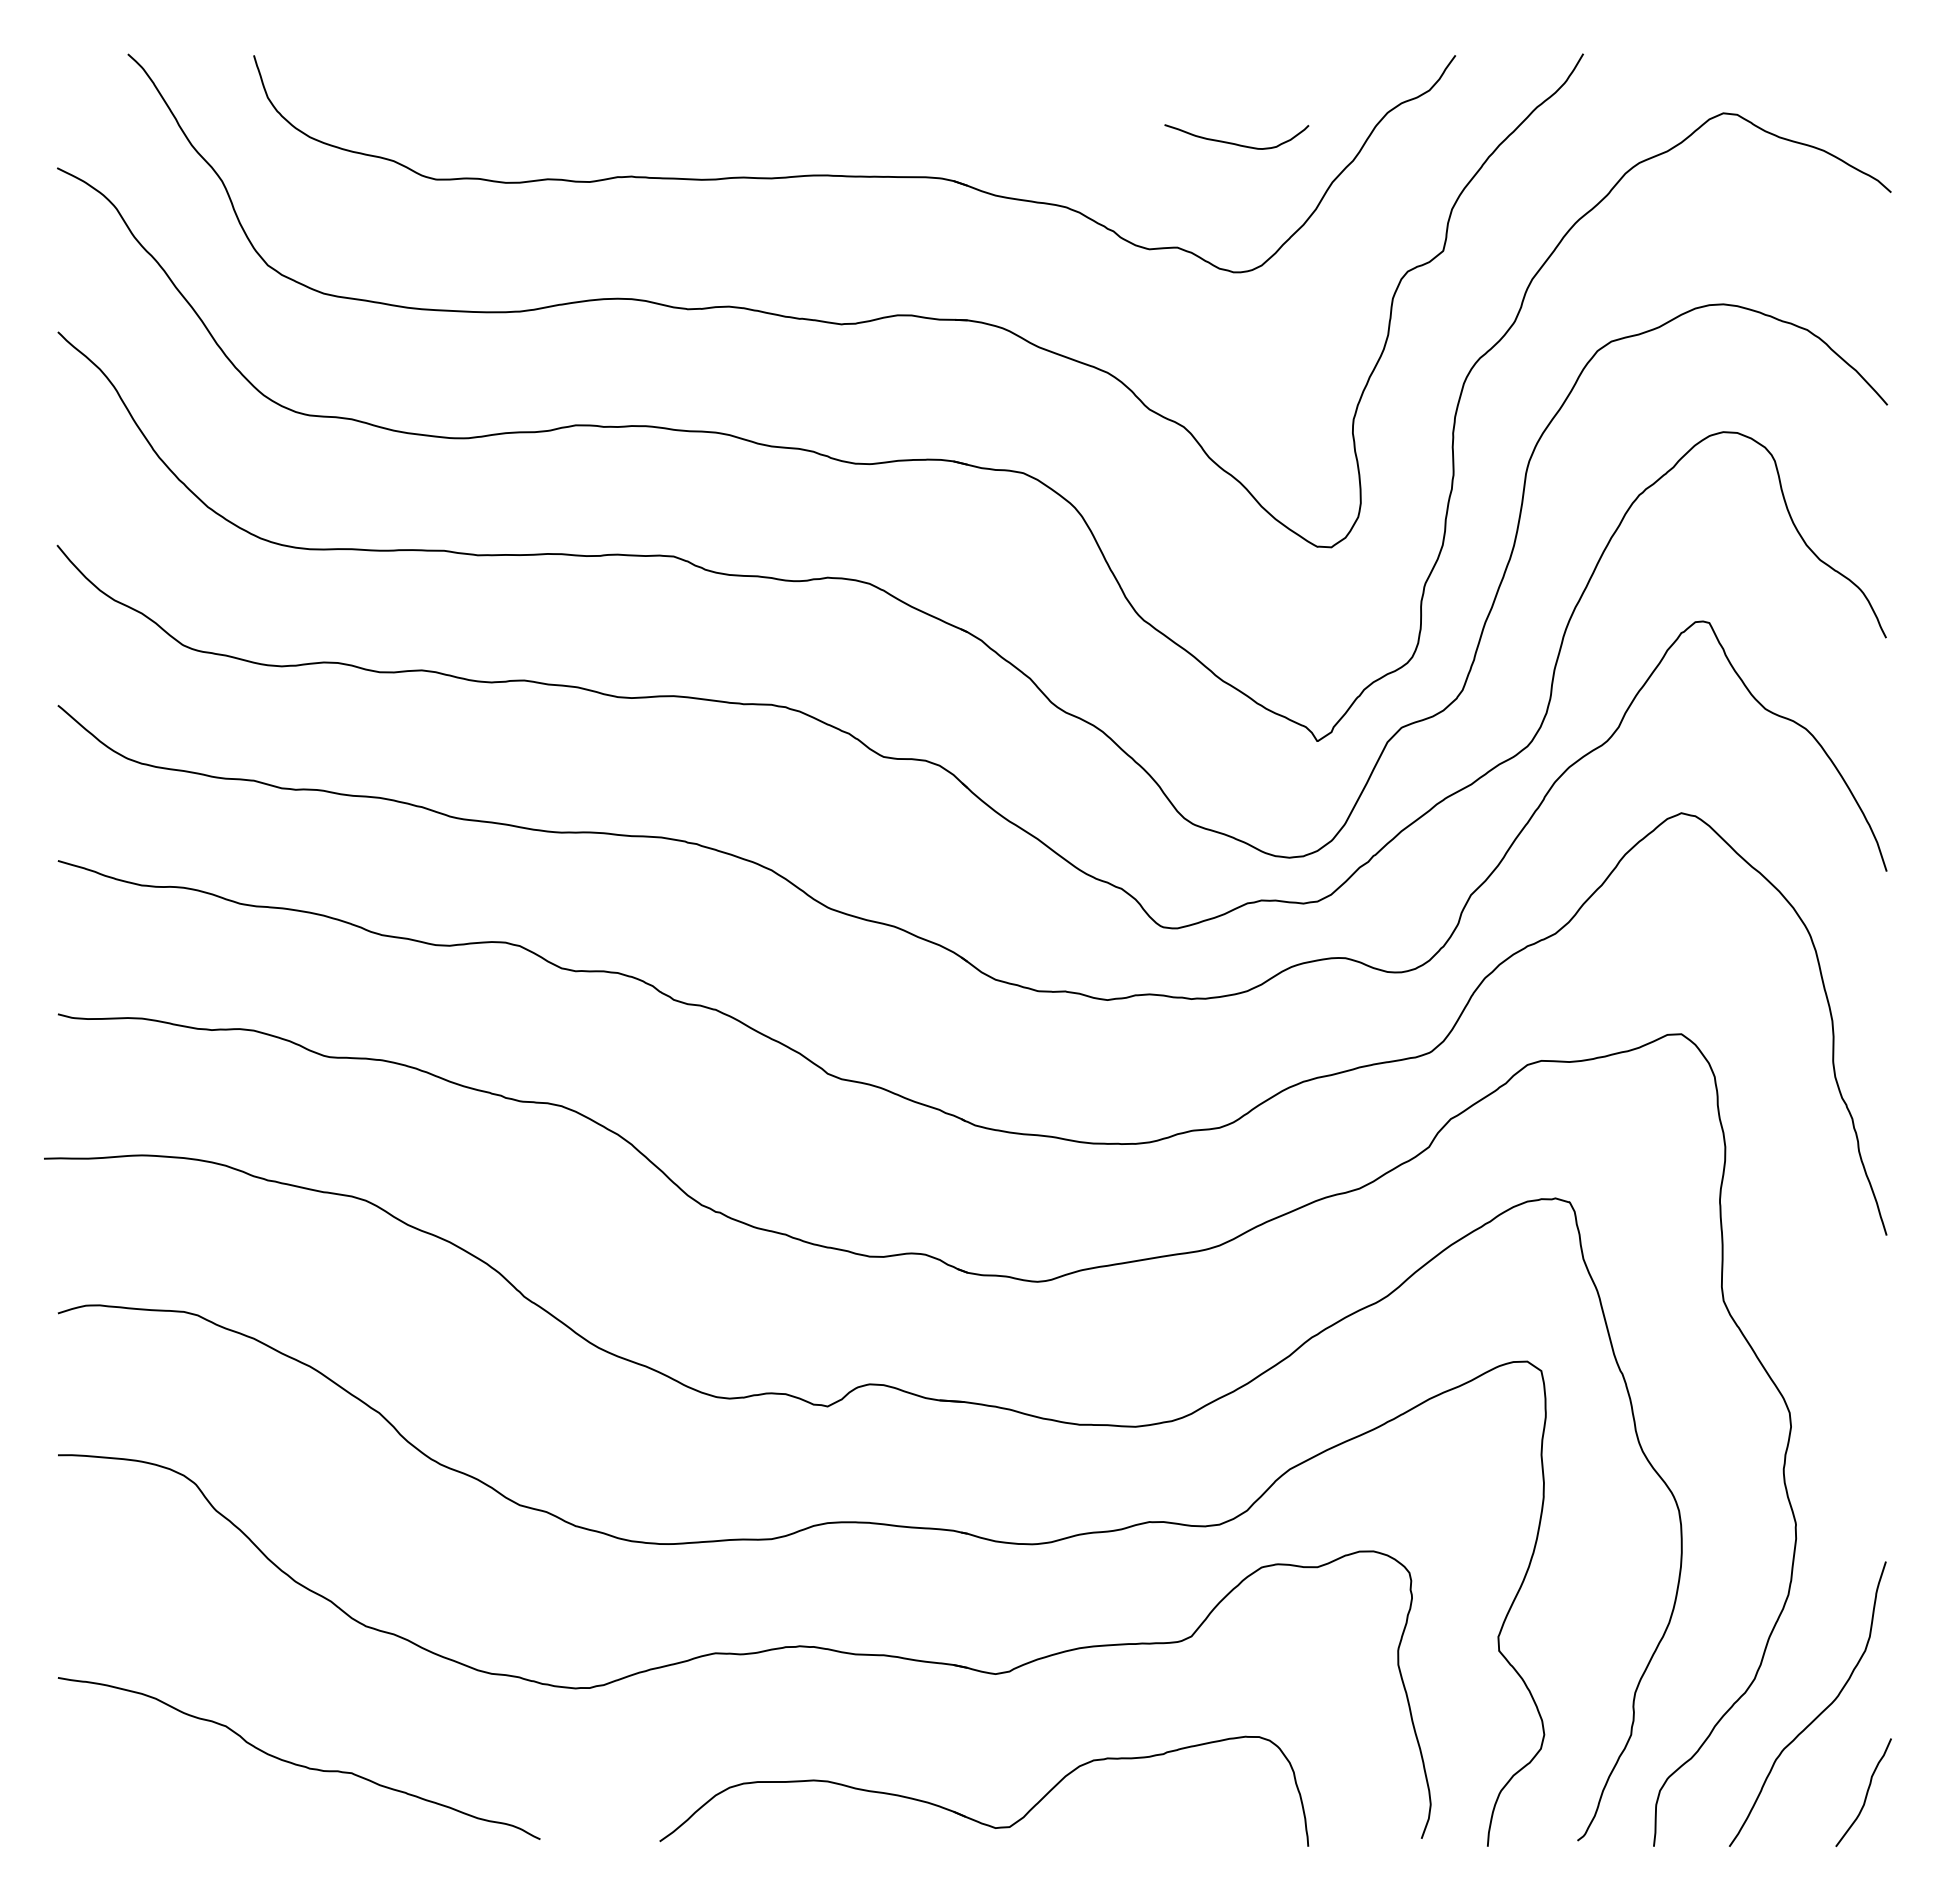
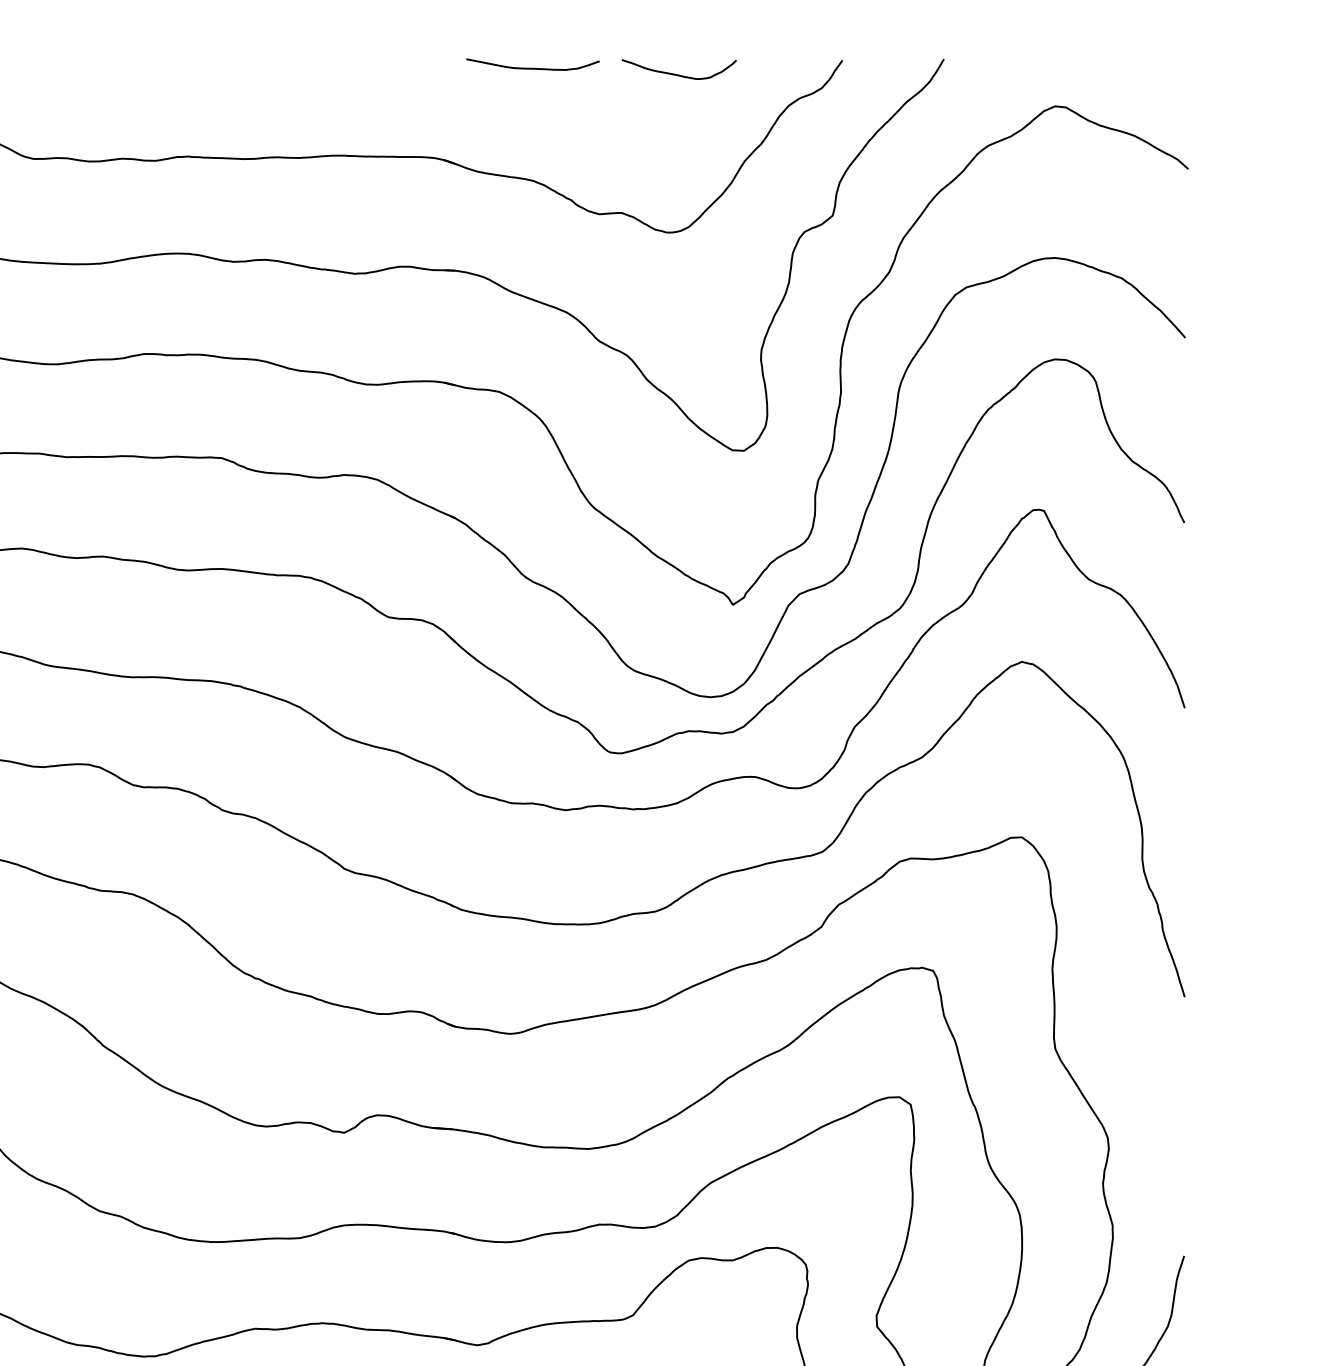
curve: (1065, 65) -> (532, 68), added
curve: (1236, 143) -> (678, 74), moved

